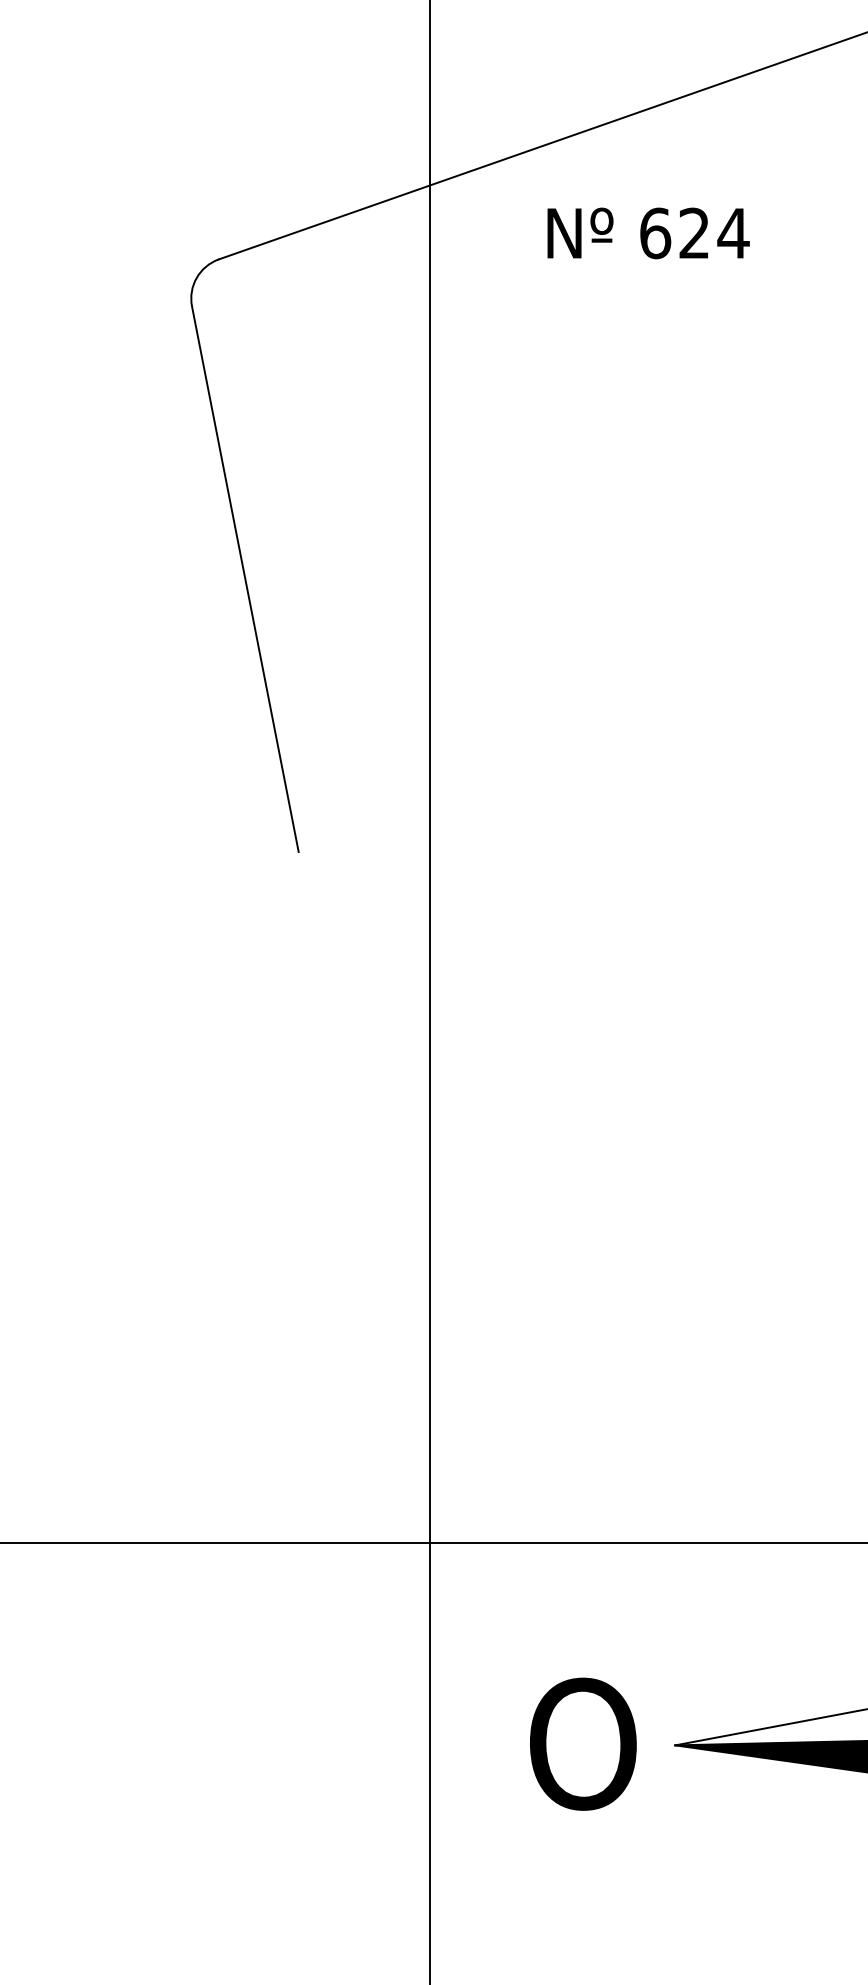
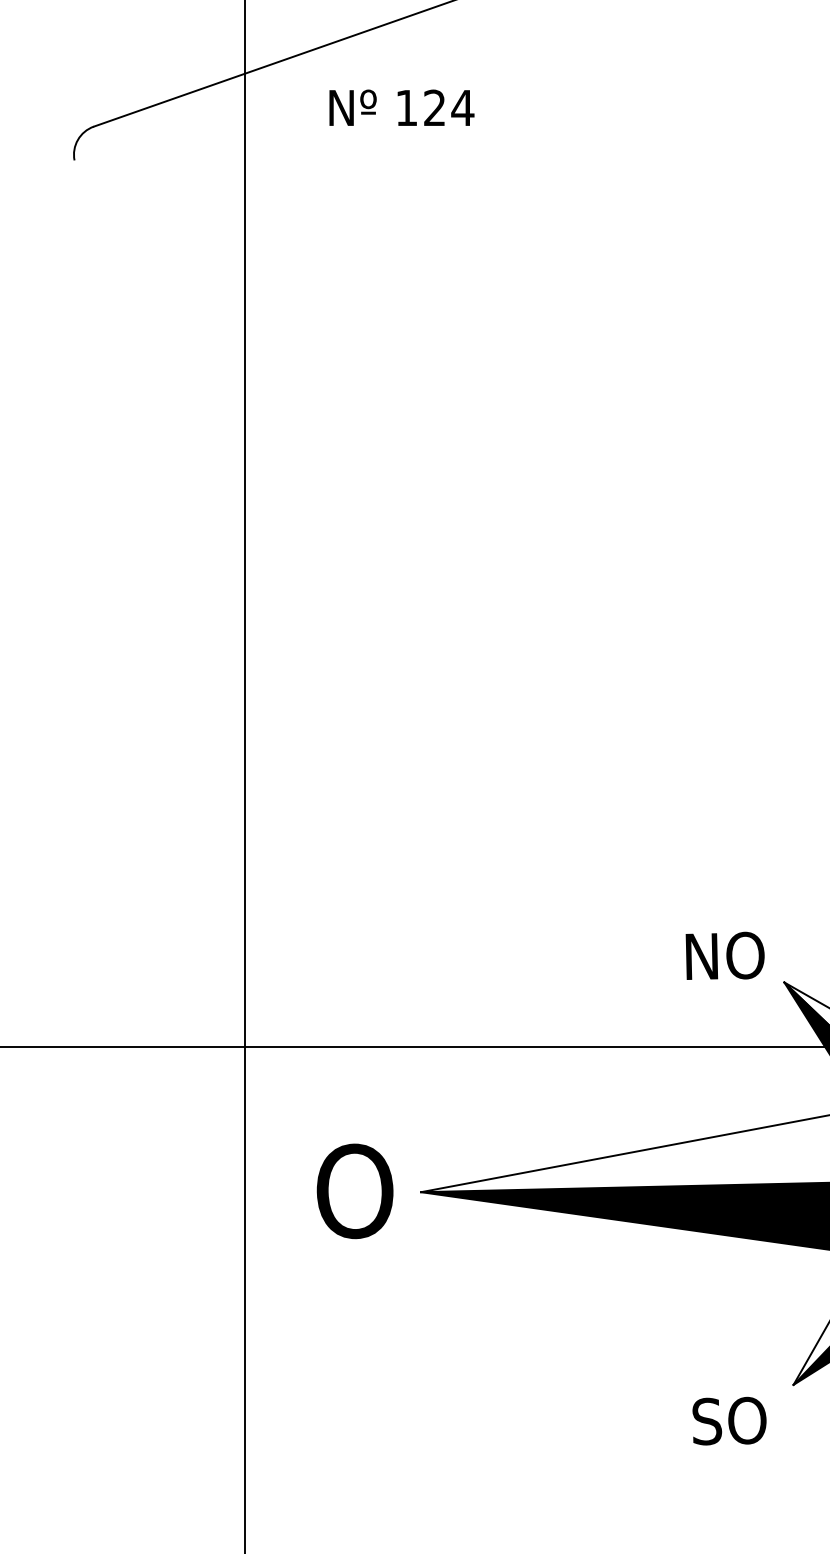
text: (656, 232) -> (407, 107), 624 -> 124
line: (244, 578) -> (112, 355), removed

